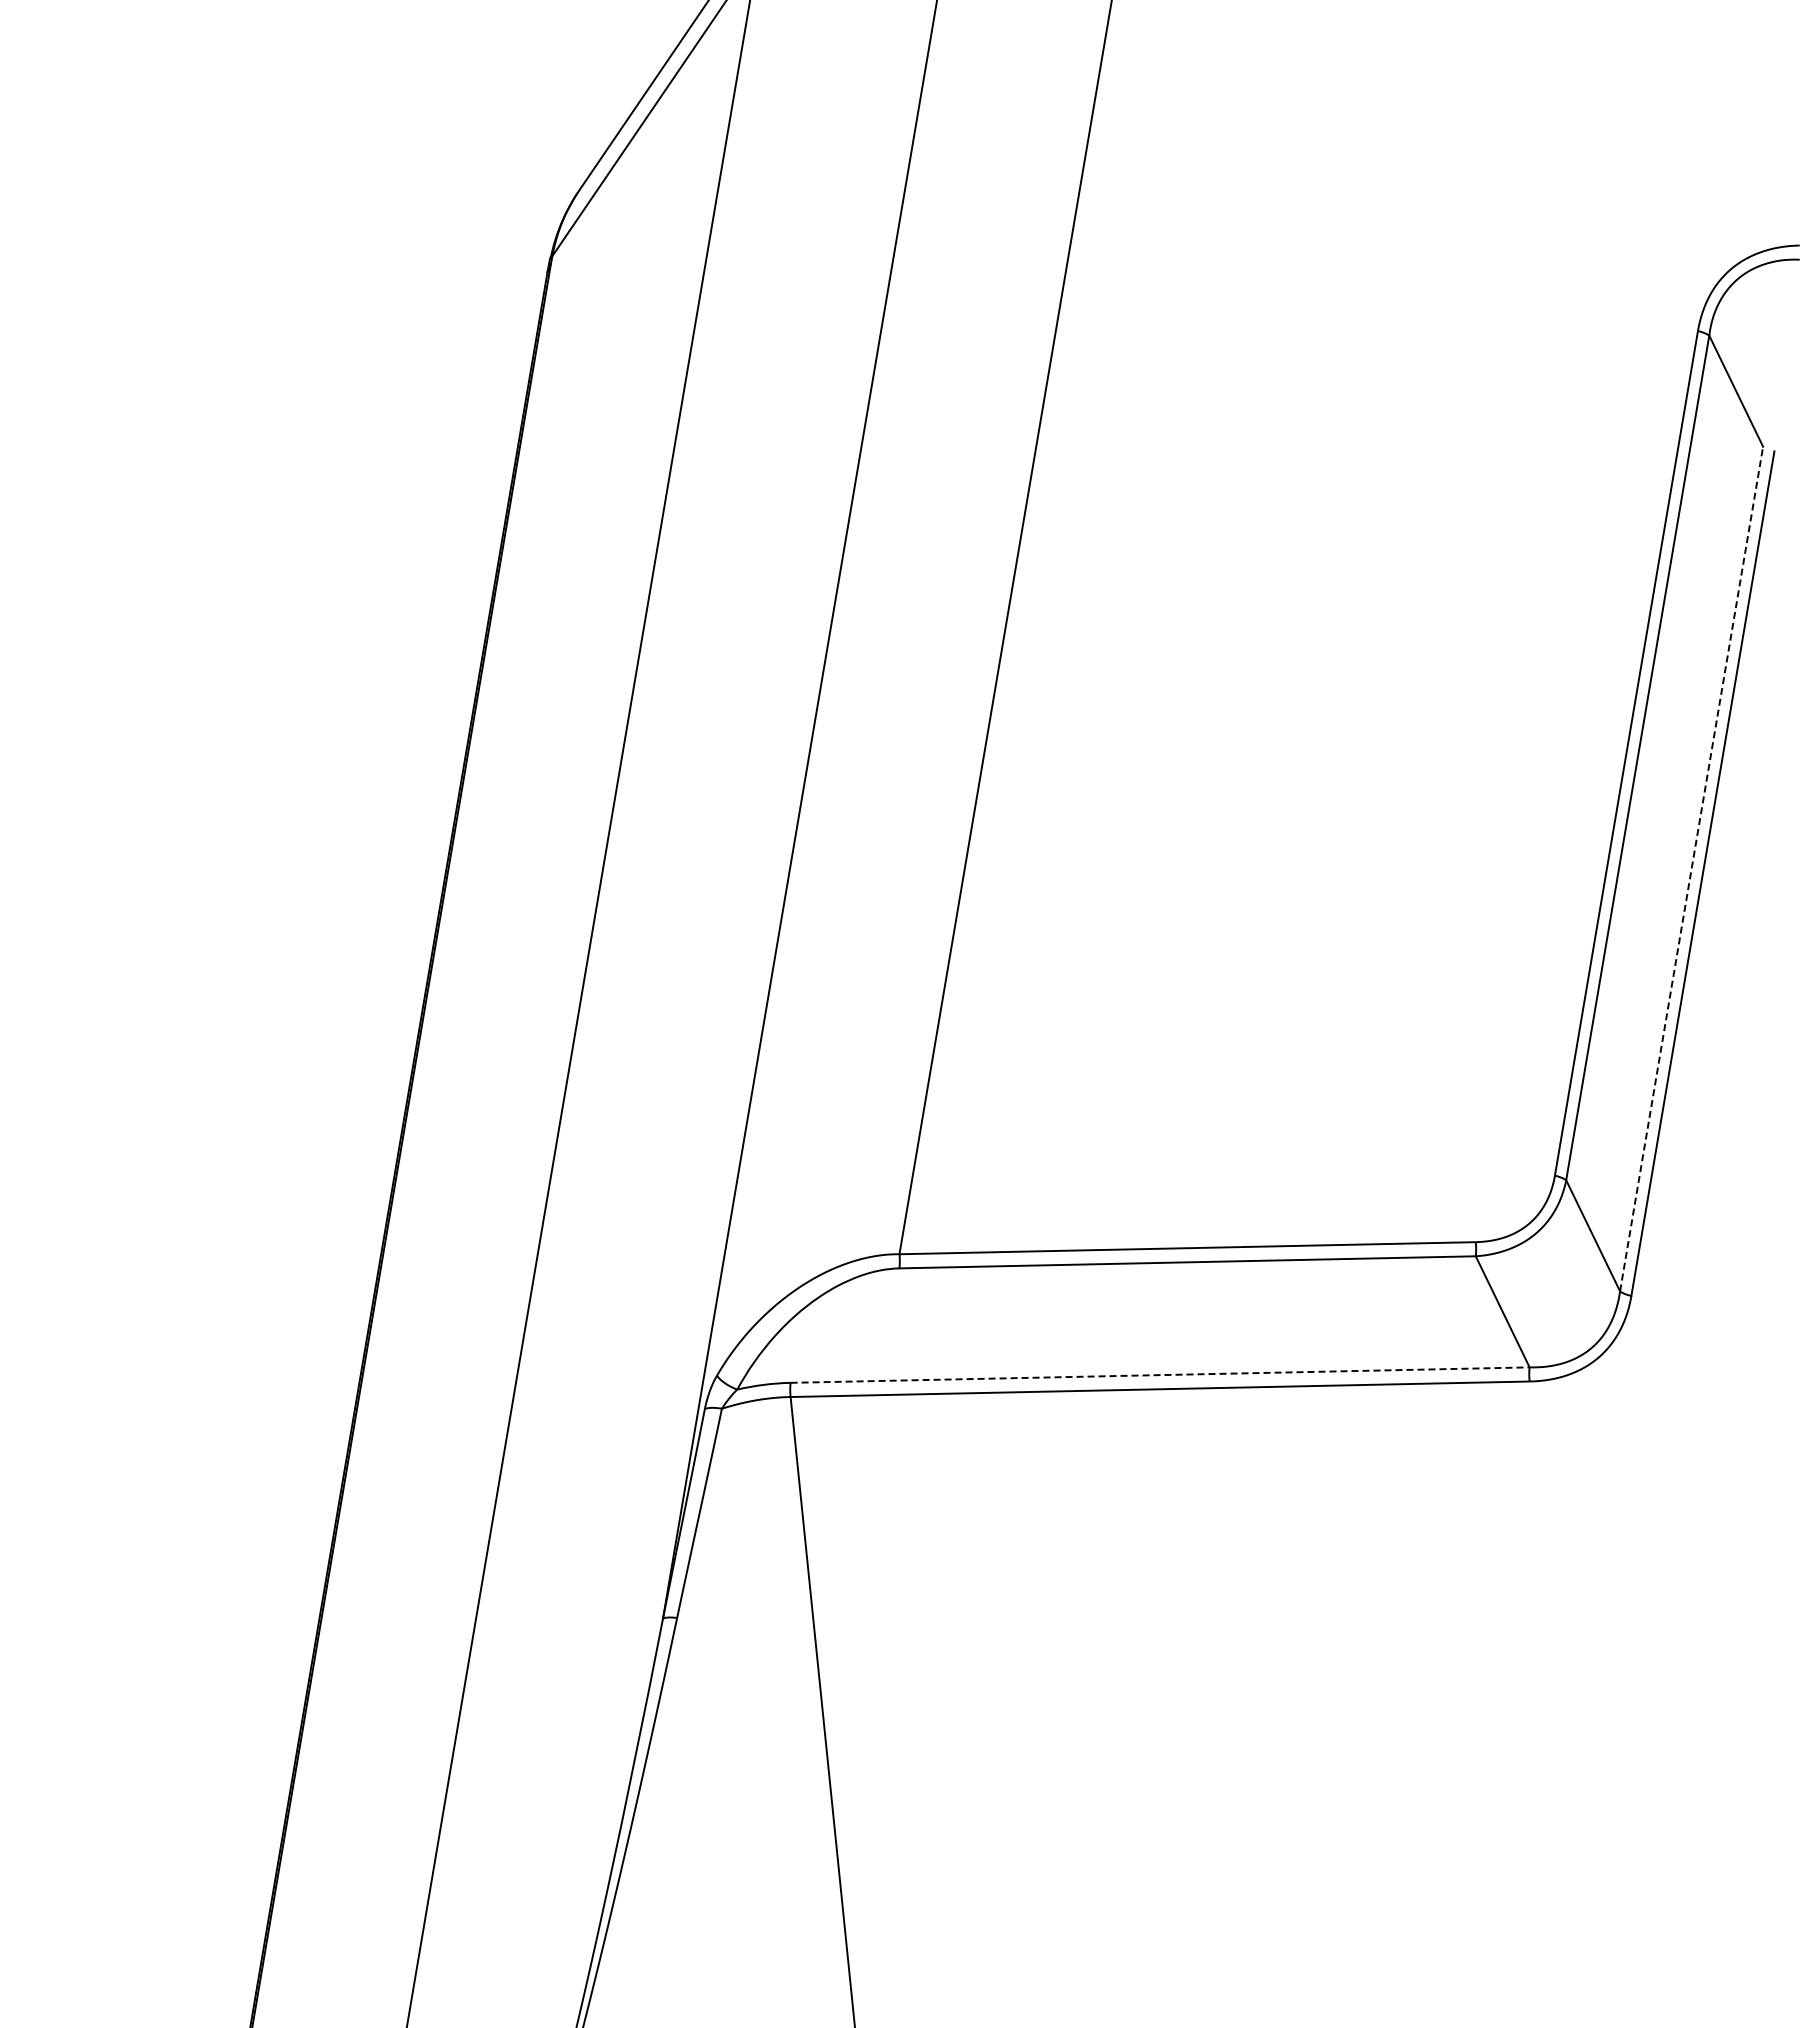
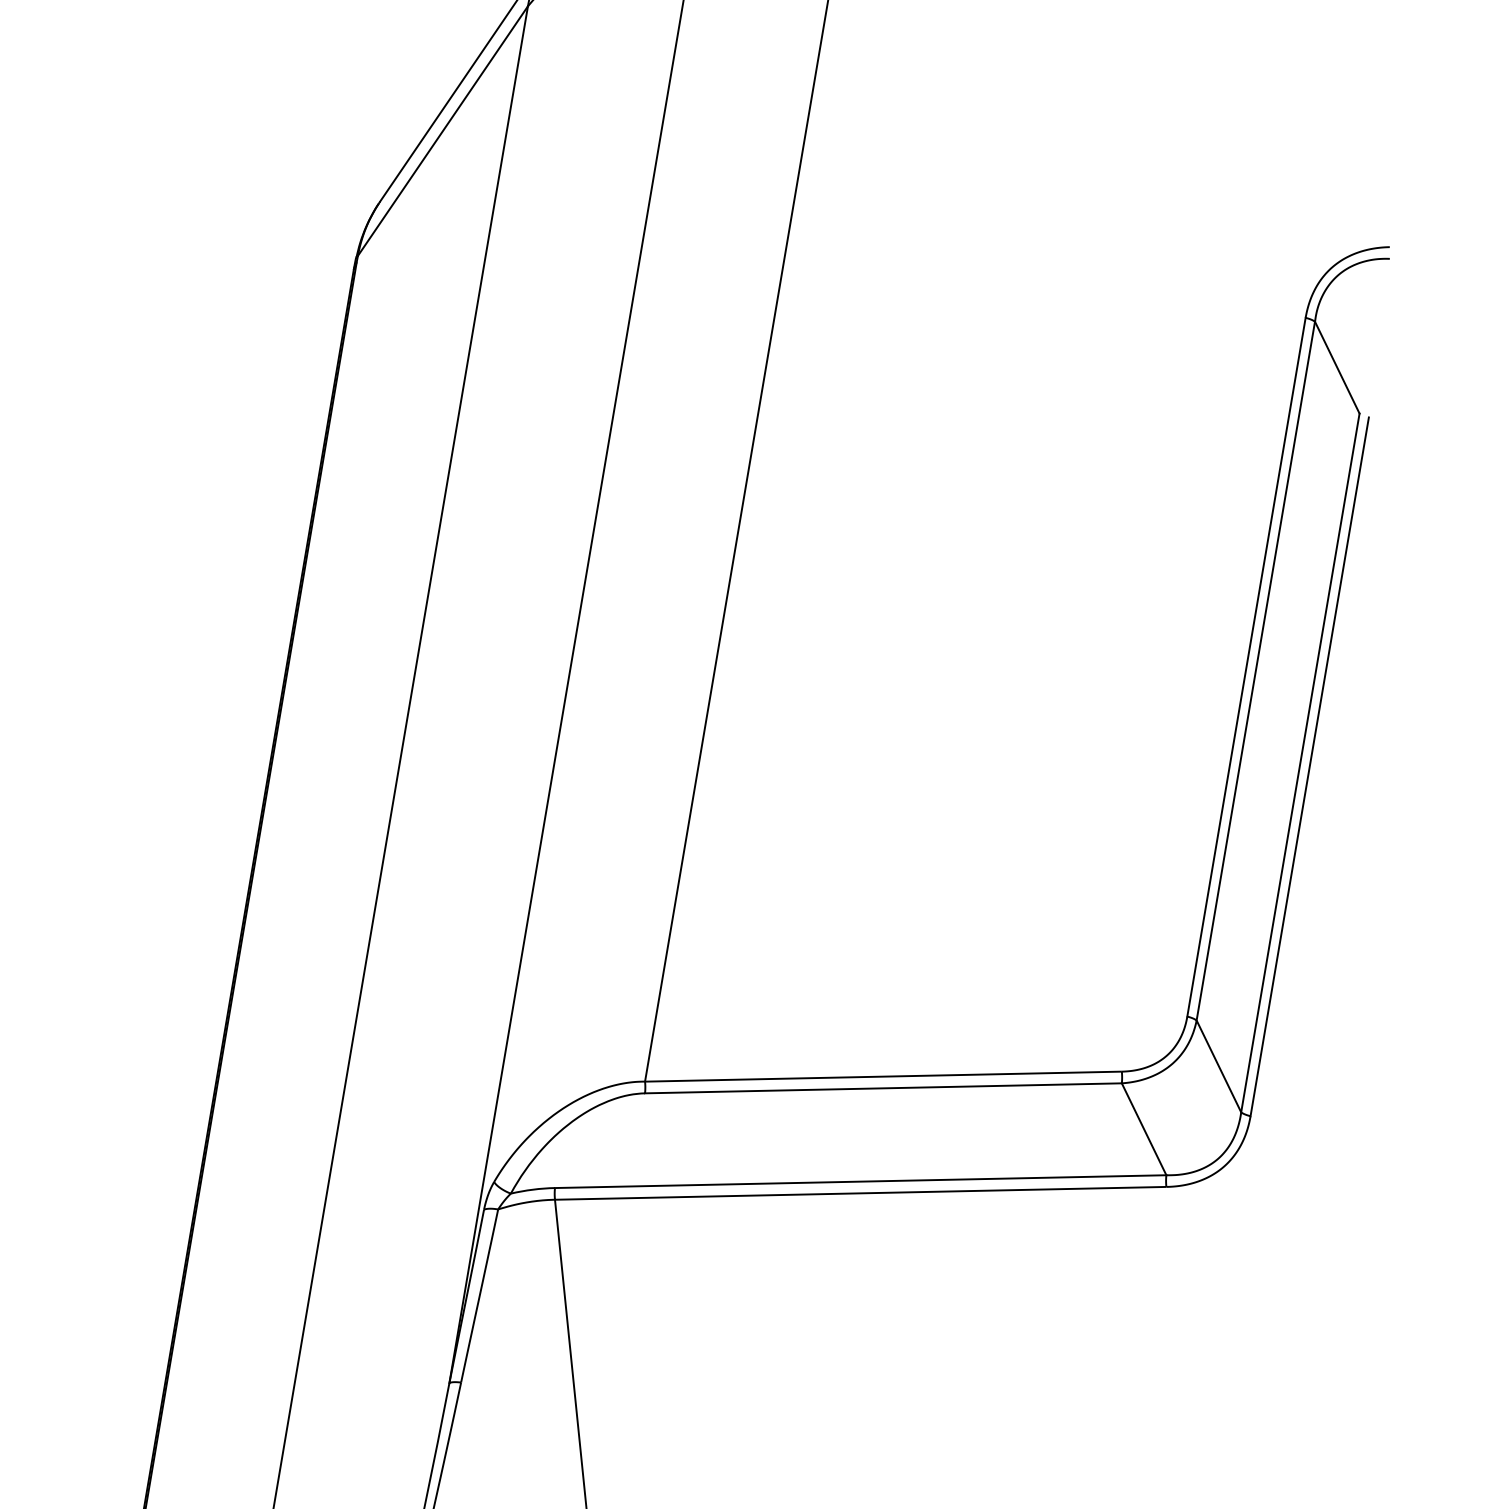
line: (1691, 868) -> (1300, 762), dashed -> solid
line: (1160, 1375) -> (861, 1181), dashed -> solid

